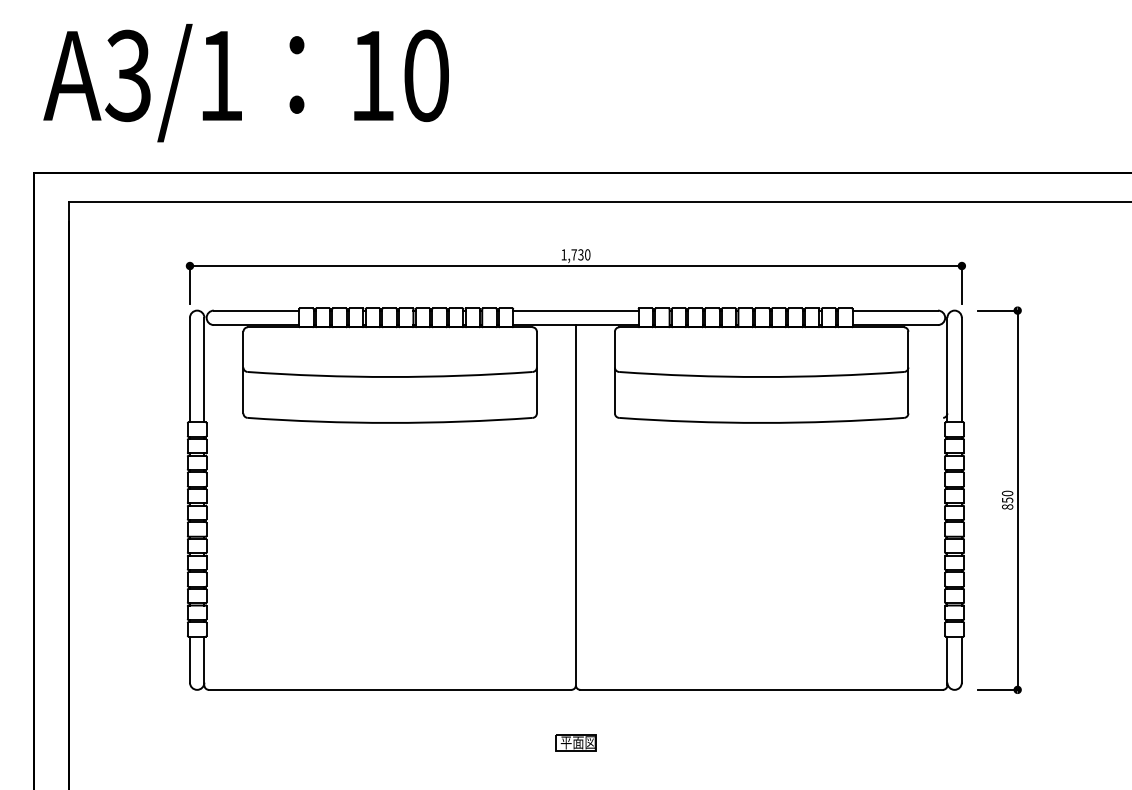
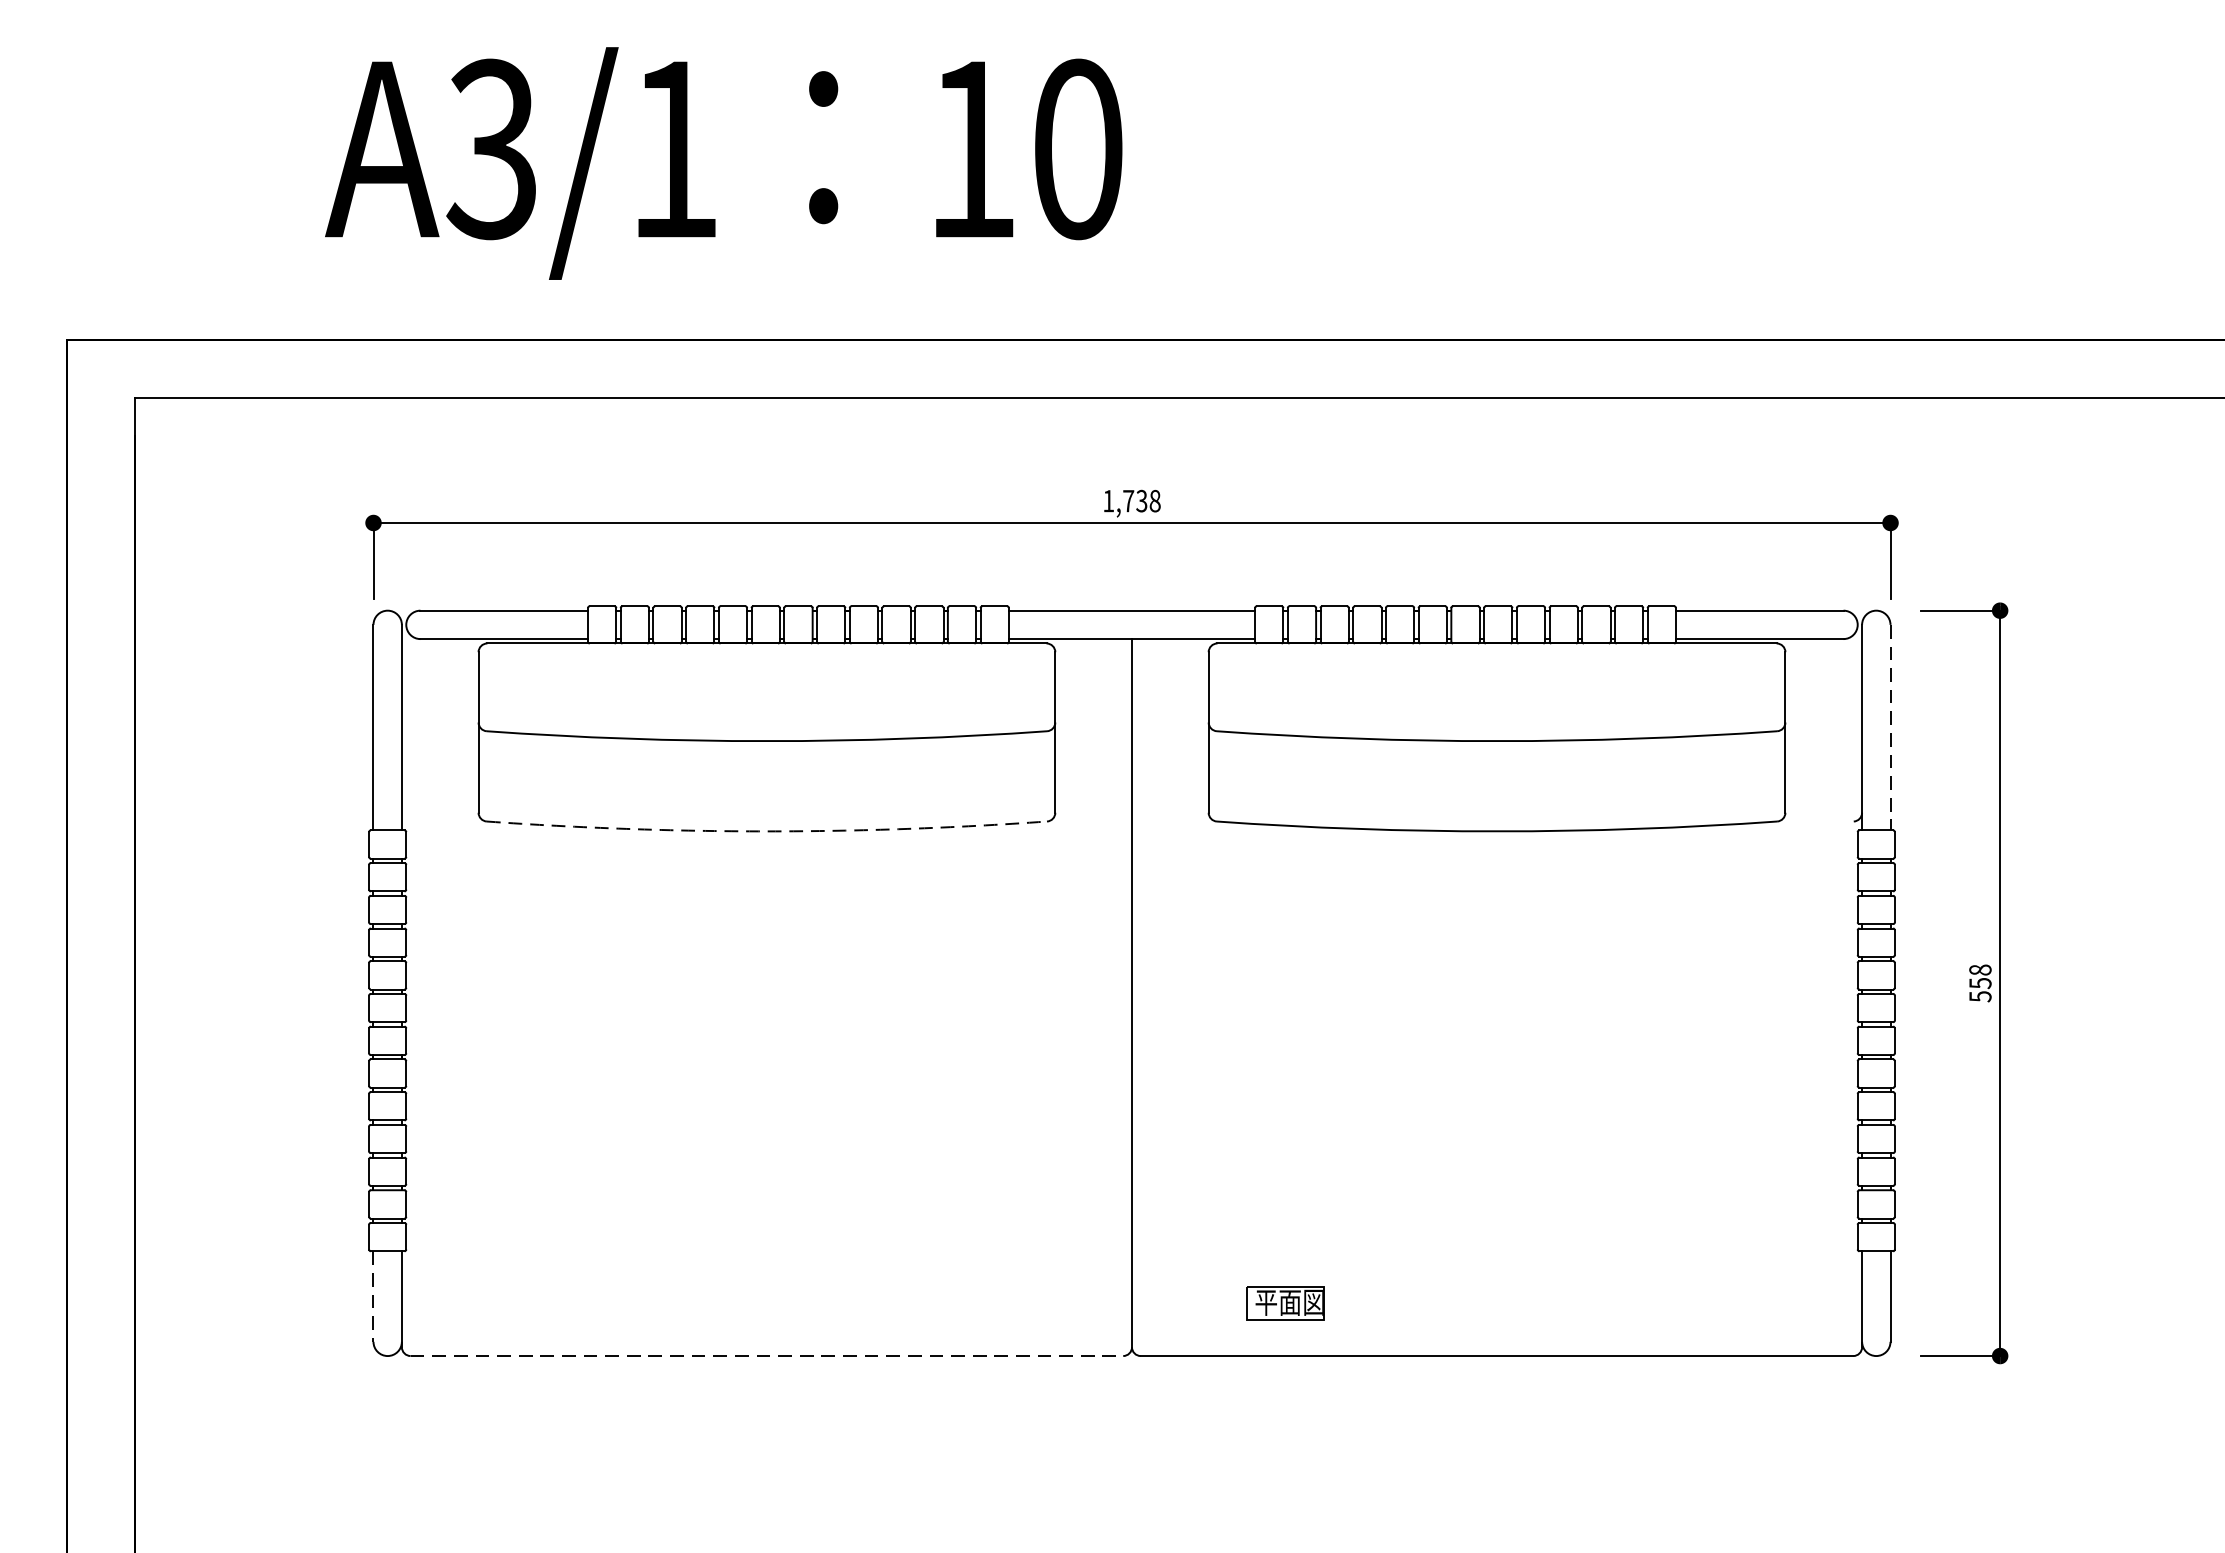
text: (245, 83) -> (722, 164), moved
text: (587, 255) -> (1154, 502), 1,730 -> 1,738
line: (961, 370) -> (1889, 728), solid -> dashed
arc: (390, 422) -> (767, 830), solid -> dashed
text: (1007, 499) -> (1980, 981), 850 -> 558
line: (189, 660) -> (372, 1298), solid -> dashed
line: (390, 689) -> (767, 1355), solid -> dashed
part: (575, 742) -> (1284, 1302), moved

